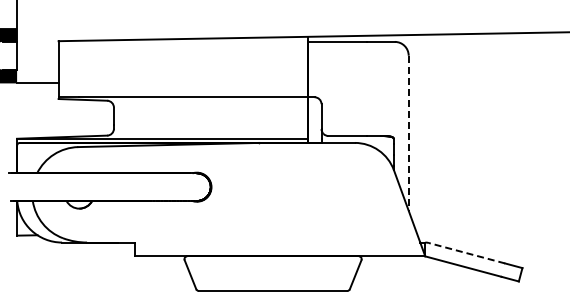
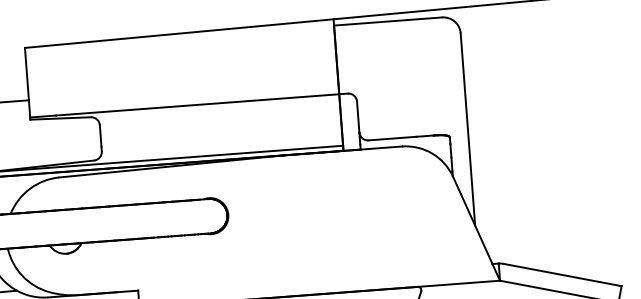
line: (408, 133) -> (467, 129), dashed -> solid
line: (466, 253) -> (550, 273), dashed -> solid

